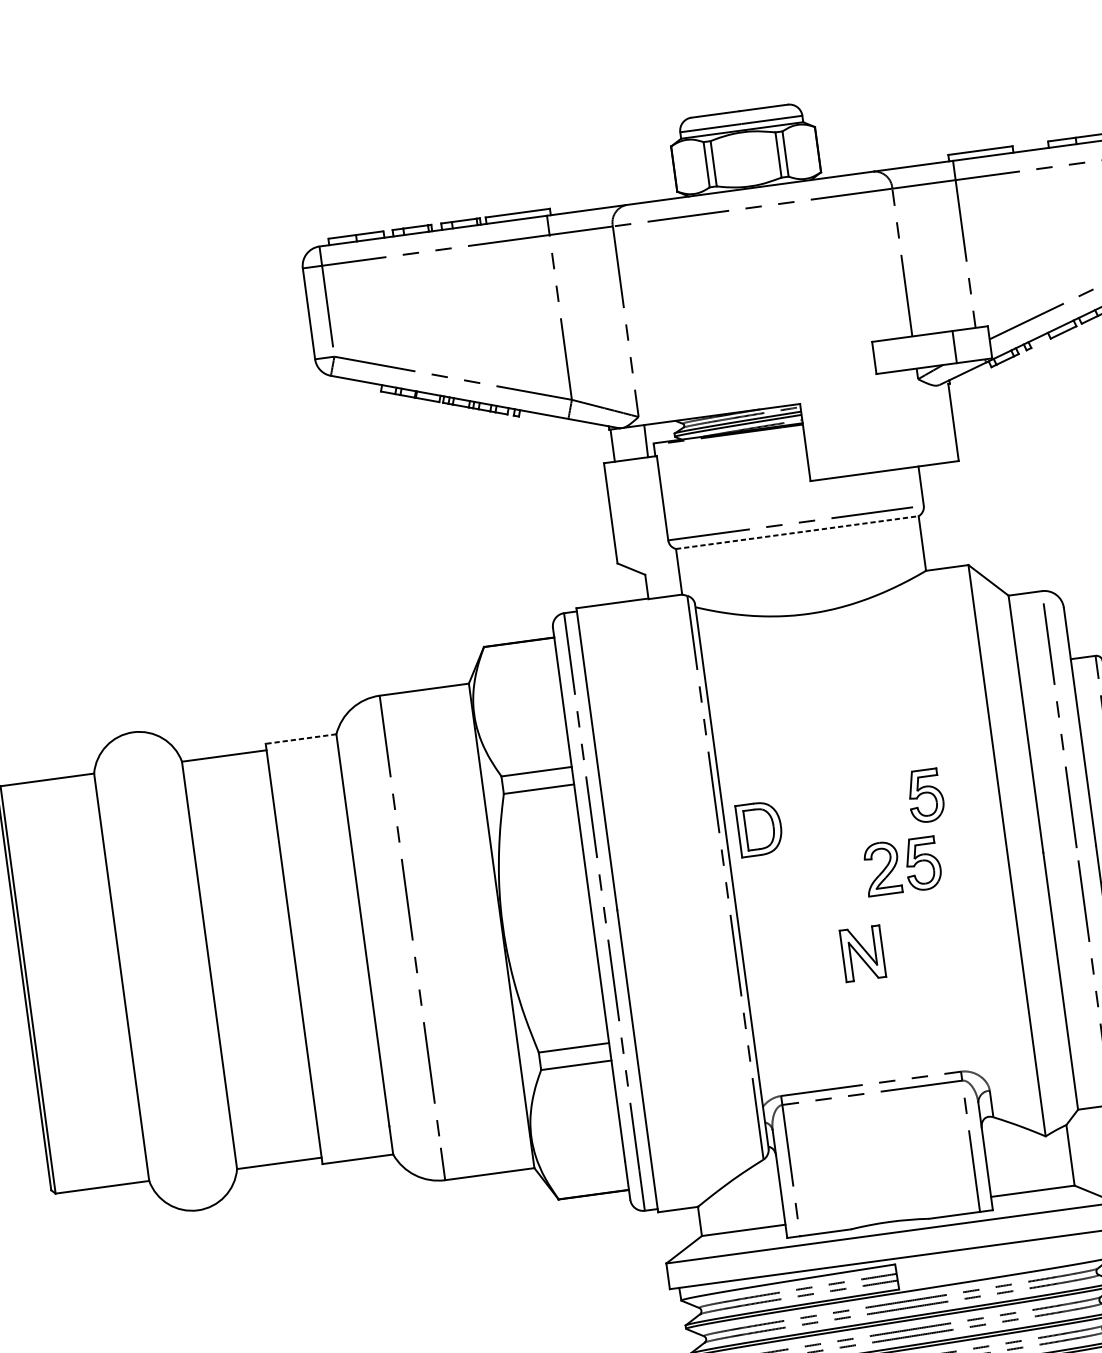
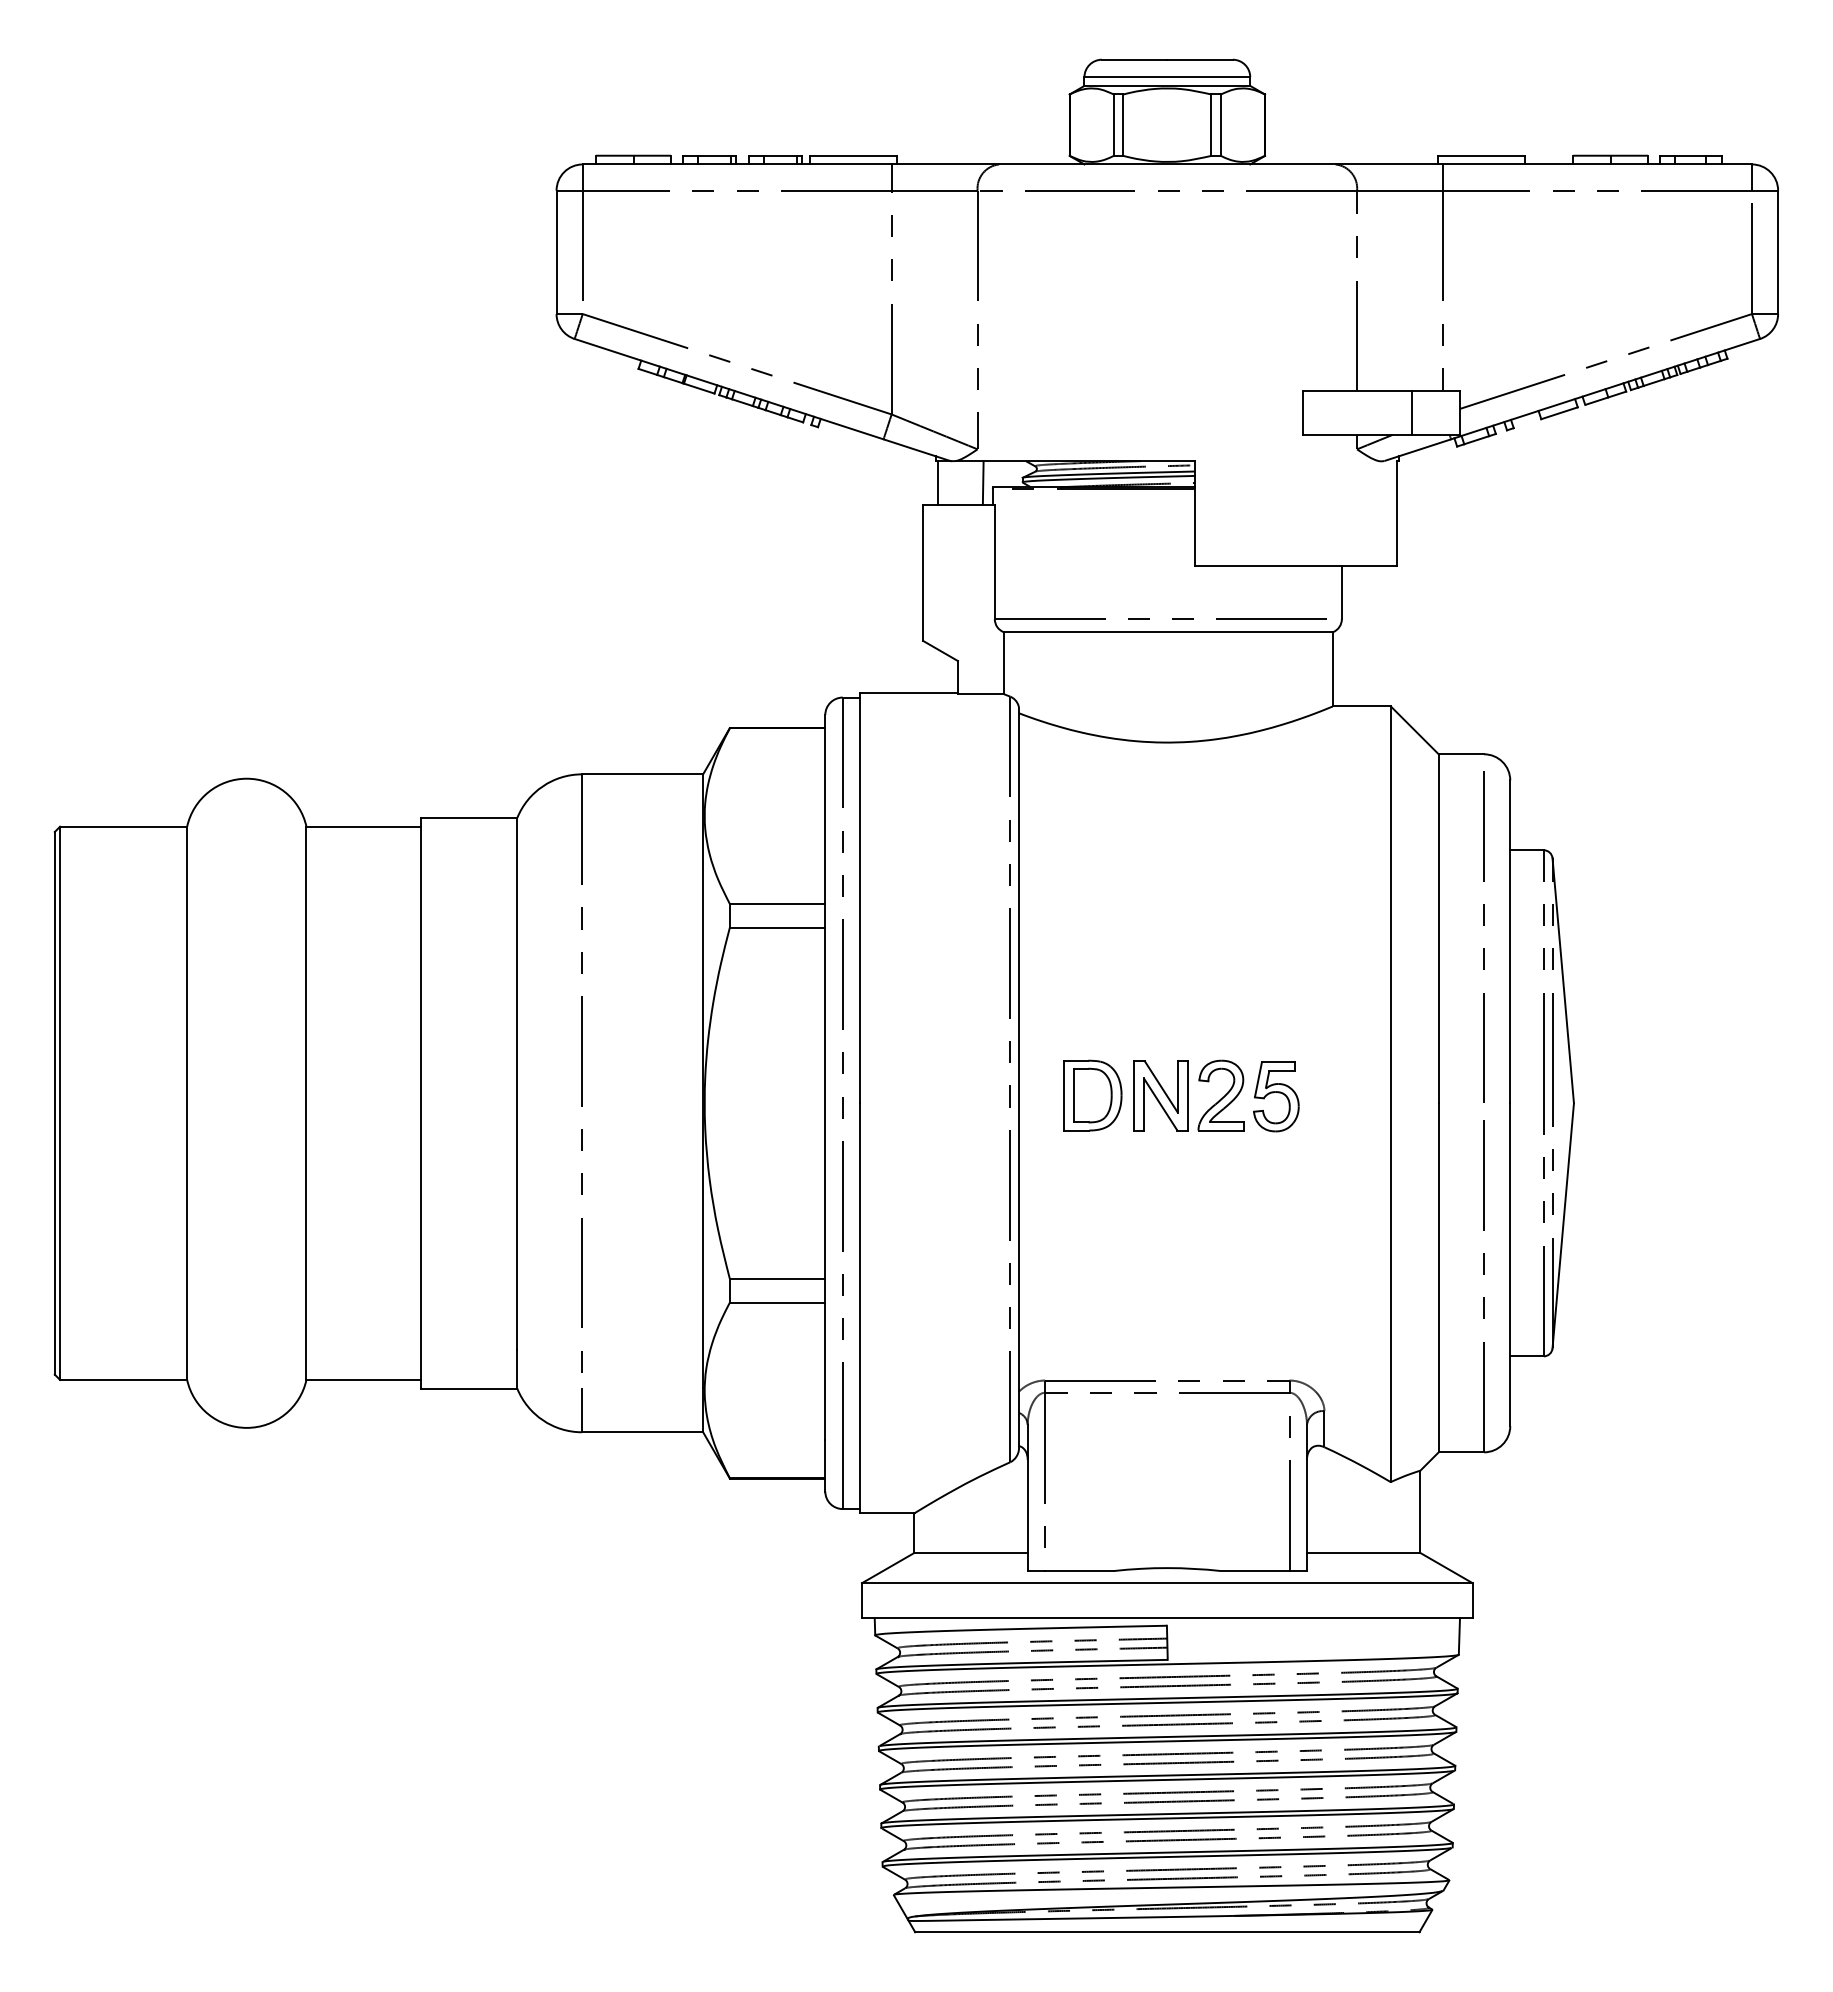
line: (797, 532) -> (1168, 632), dashed -> solid
line: (301, 738) -> (469, 817), dashed -> solid
part: (926, 795) -> (1292, 1006), removed
part: (759, 828) -> (1092, 1095), moved
part: (862, 953) -> (1160, 1095), moved

